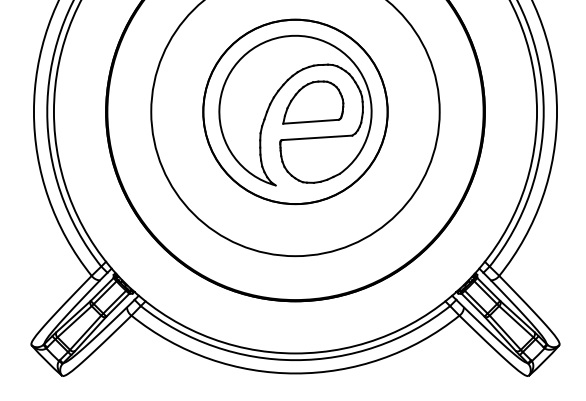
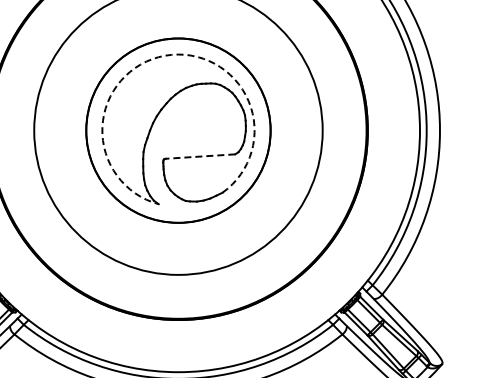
arc: (282, 37) -> (165, 56), solid -> dashed
part: (313, 102) -> (196, 121), removed
line: (317, 137) -> (200, 156), solid -> dashed

